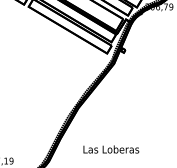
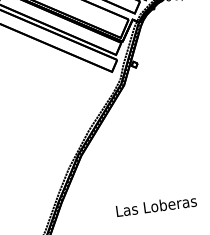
text: (111, 149) -> (156, 206), moved

